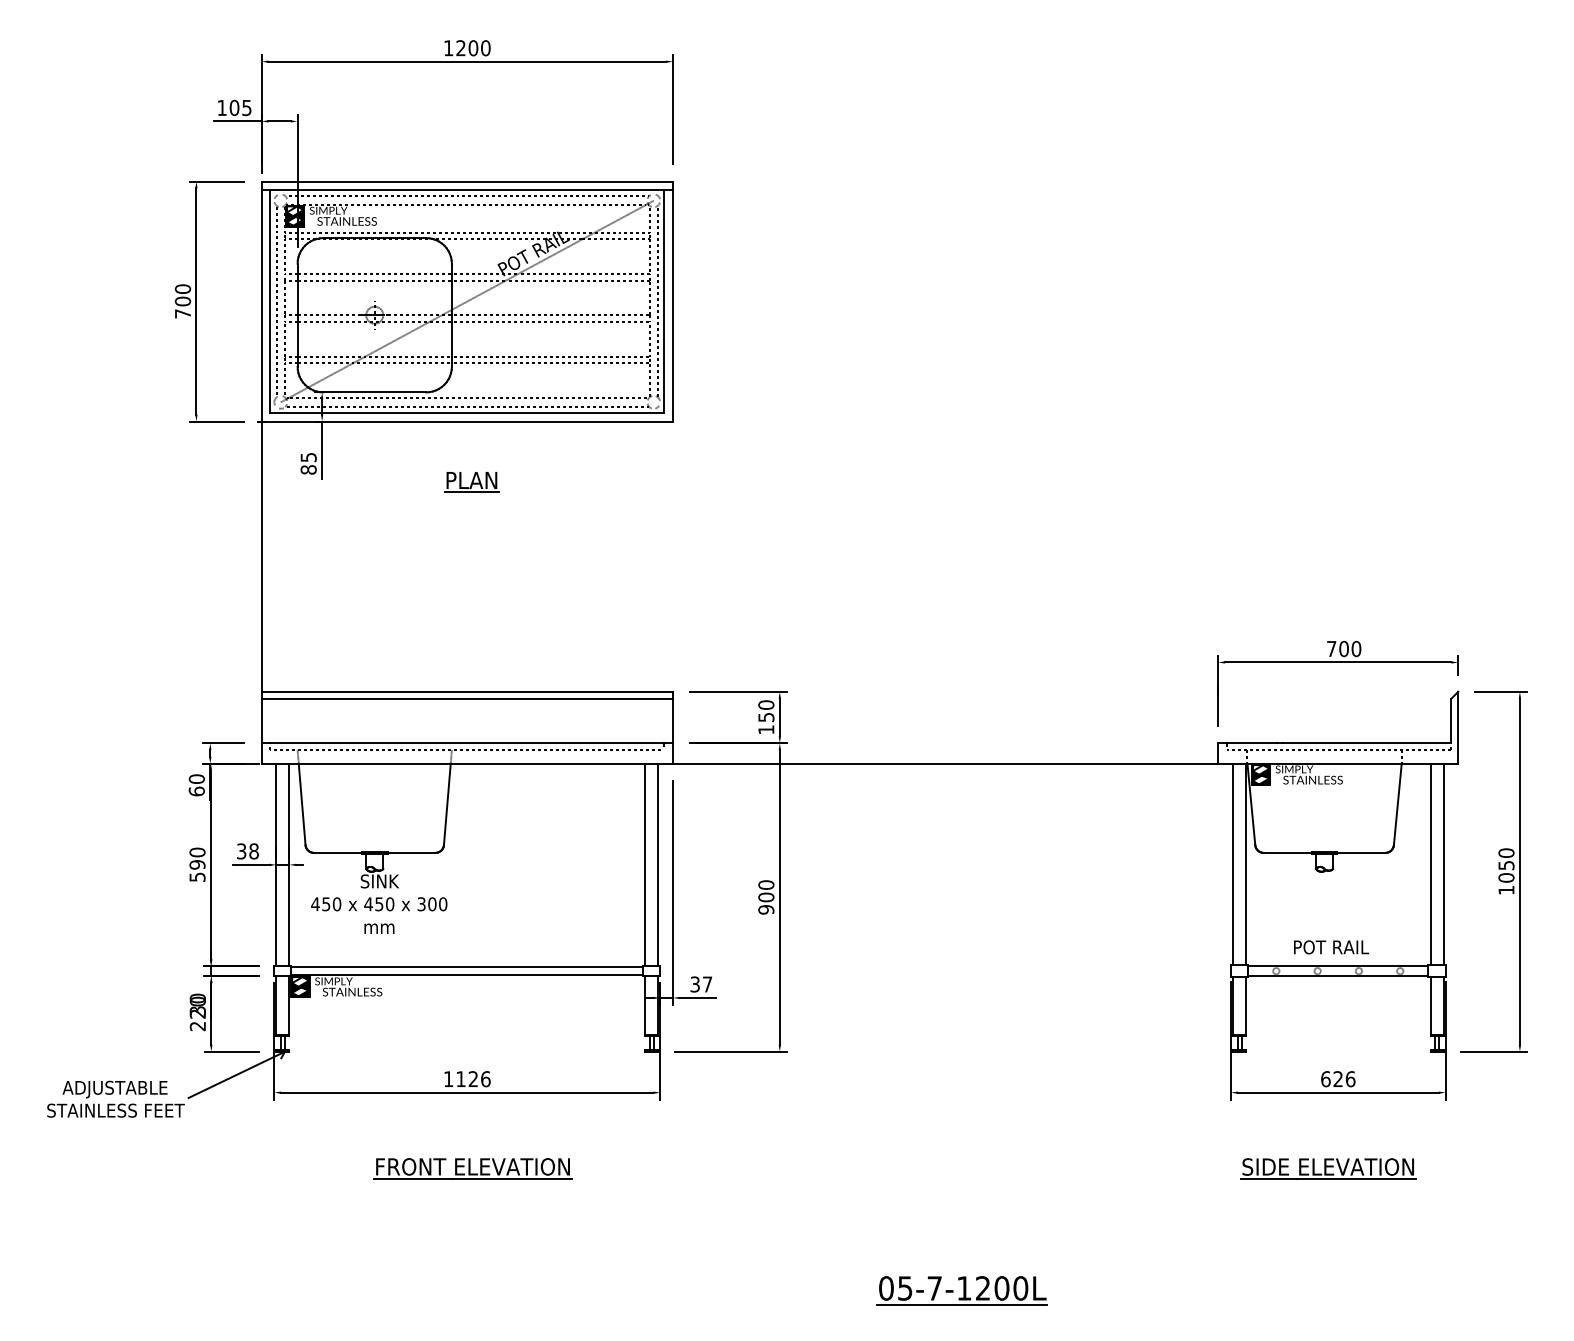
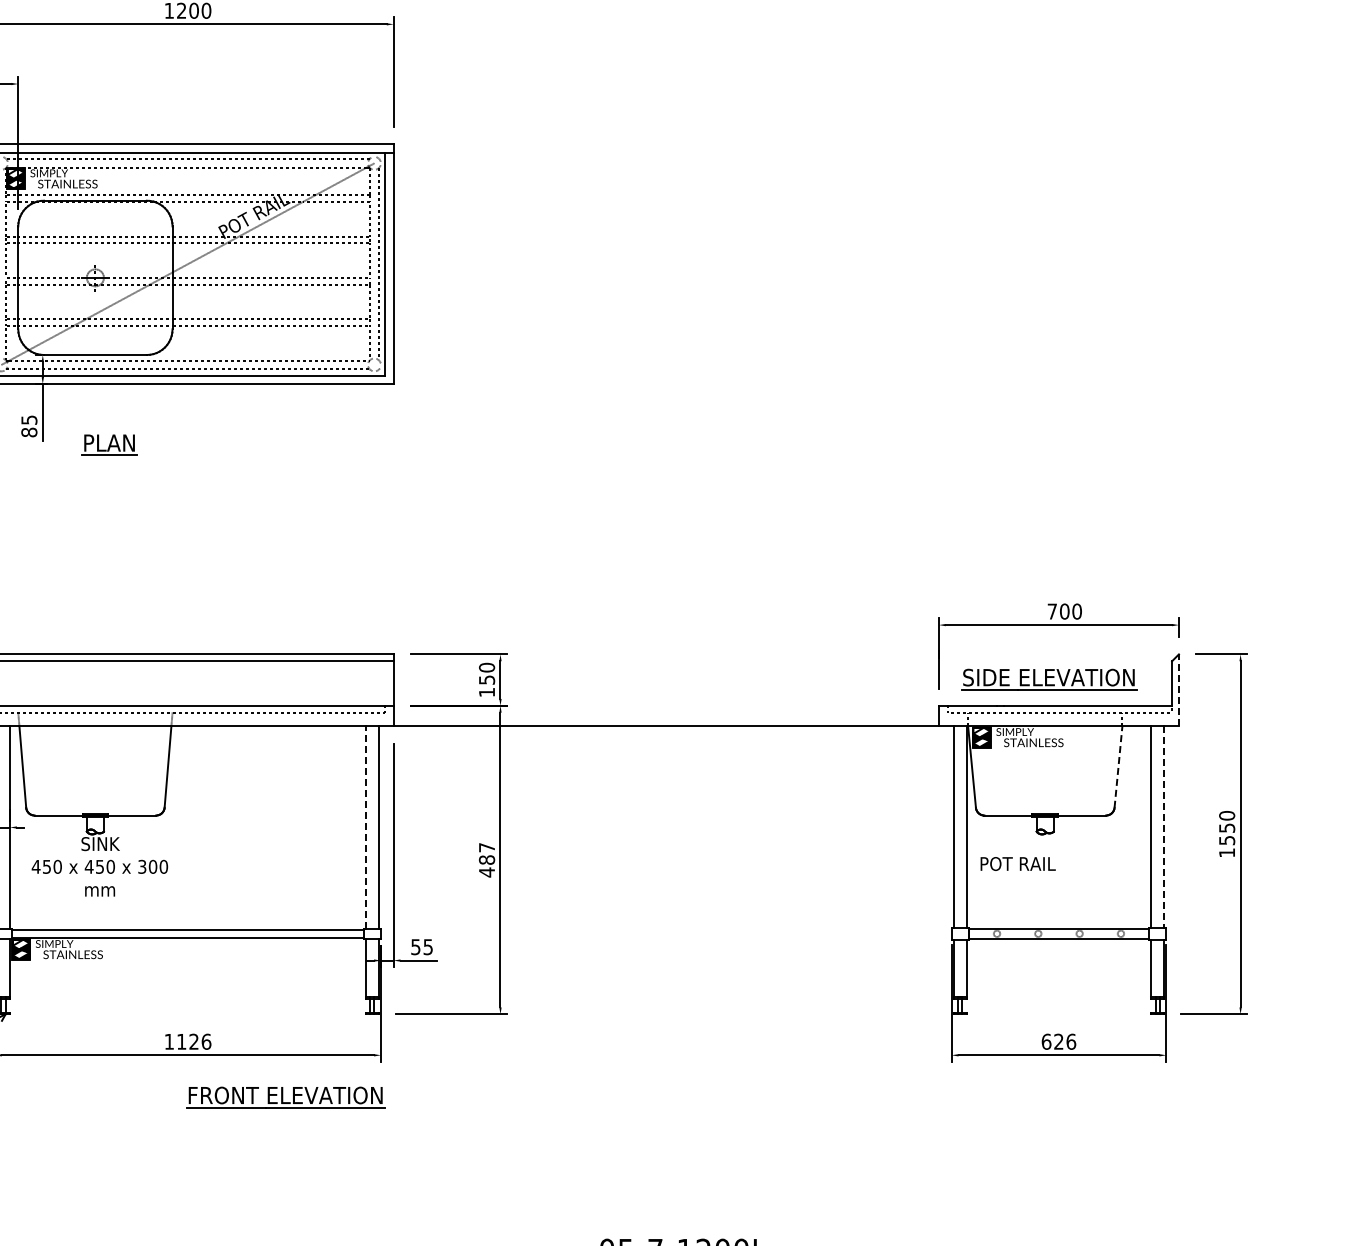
part: (471, 482) -> (109, 445), moved
line: (1458, 727) -> (1179, 690), solid -> dashed
line: (1397, 804) -> (1118, 767), solid -> dashed
line: (645, 864) -> (366, 827), solid -> dashed
line: (1443, 864) -> (1164, 827), solid -> dashed
text: (1506, 877) -> (1227, 840), 1050 -> 1550
text: (766, 897) -> (487, 860), 900 -> 487
text: (1331, 947) -> (1018, 864), moved
text: (701, 984) -> (422, 947), 37 -> 55
part: (472, 1168) -> (285, 1097), moved
part: (1328, 1168) -> (1049, 679), moved

